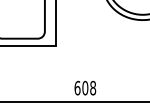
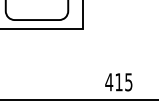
text: (85, 87) -> (119, 81), 608 -> 415

